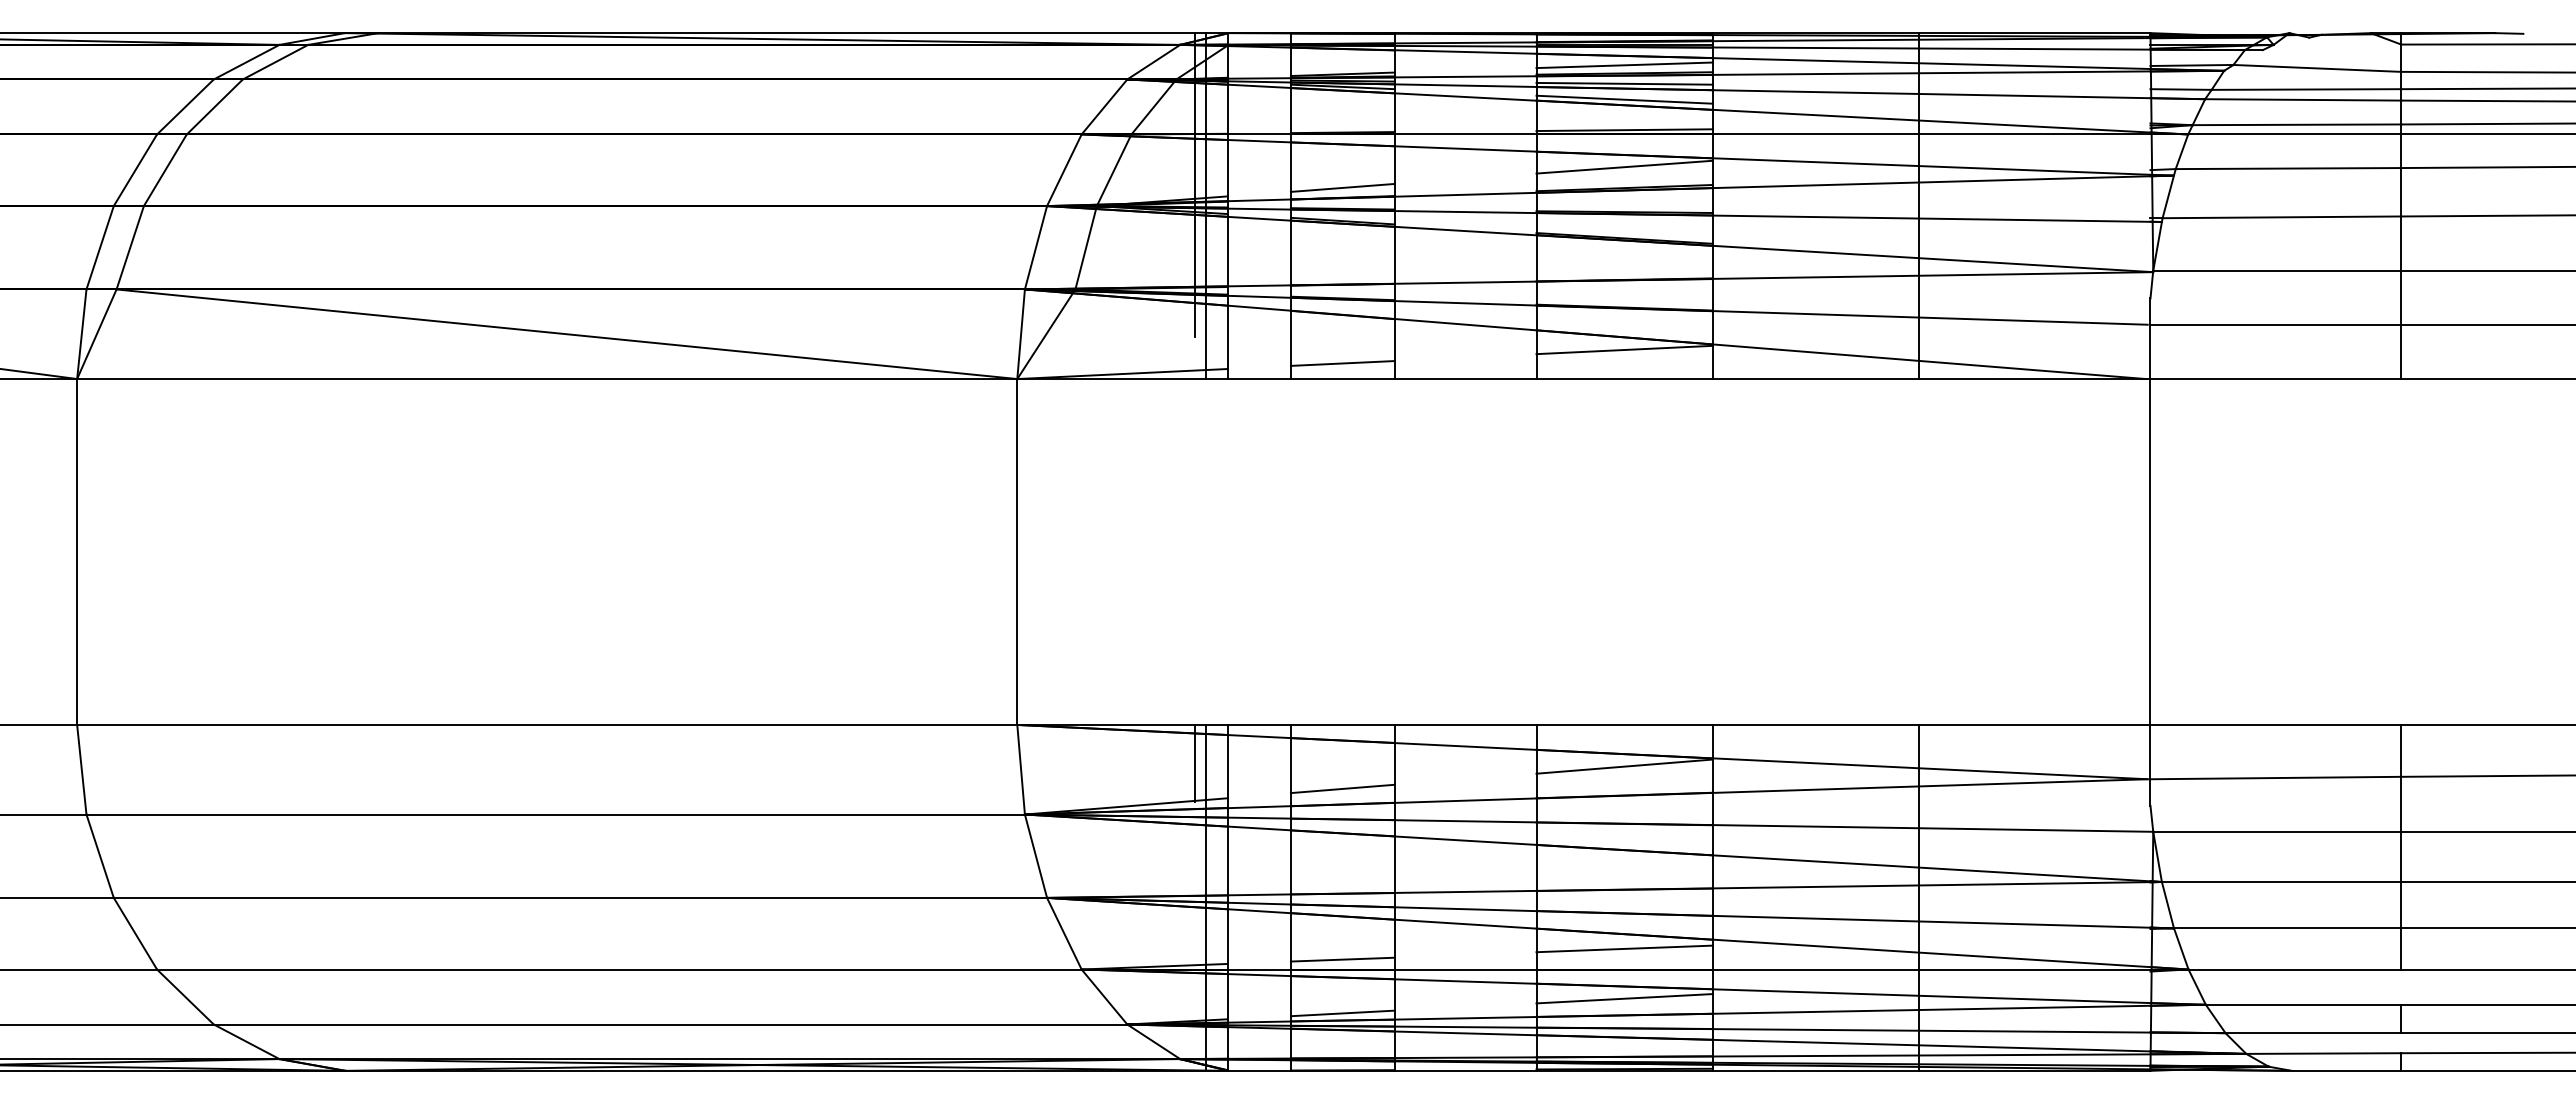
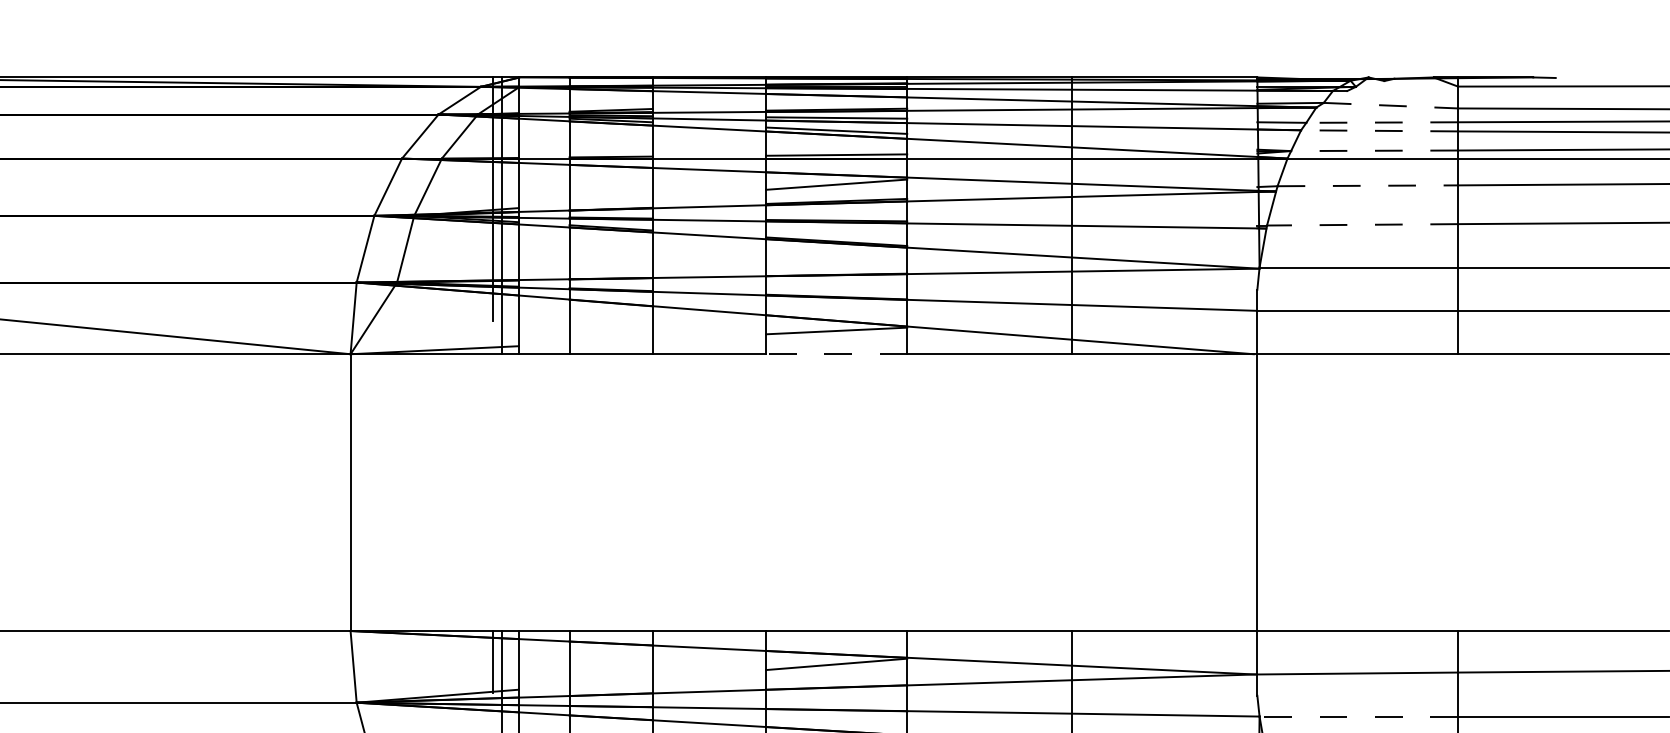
line: (1624, 65) -> (836, 103), removed
line: (2317, 68) -> (1391, 105), solid -> dashed
line: (2306, 89) -> (1382, 122), solid -> dashed
line: (2302, 99) -> (1378, 130), solid -> dashed
line: (2296, 124) -> (1374, 150), solid -> dashed
line: (2288, 168) -> (1367, 185), solid -> dashed
line: (1342, 187) -> (610, 200), removed
line: (2281, 217) -> (1362, 224), solid -> dashed
line: (1342, 363) -> (610, 341), removed
line: (1624, 379) -> (836, 354), solid -> dashed
line: (1342, 788) -> (610, 681), removed
line: (2276, 831) -> (1358, 716), solid -> dashed

